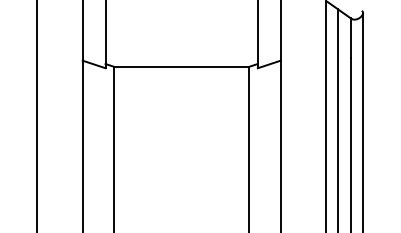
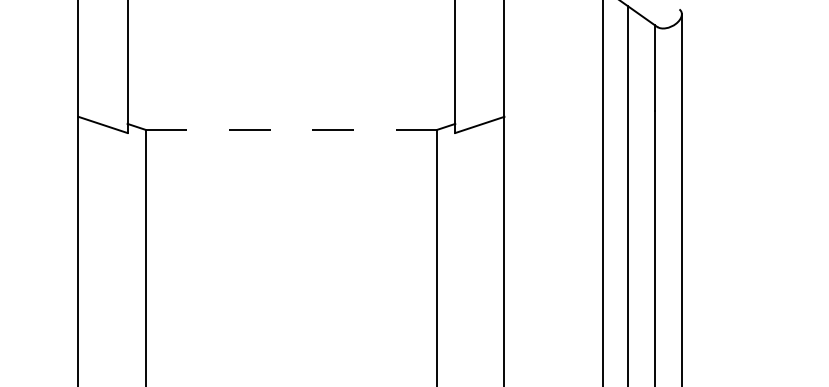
line: (181, 66) -> (291, 129), solid -> dashed

